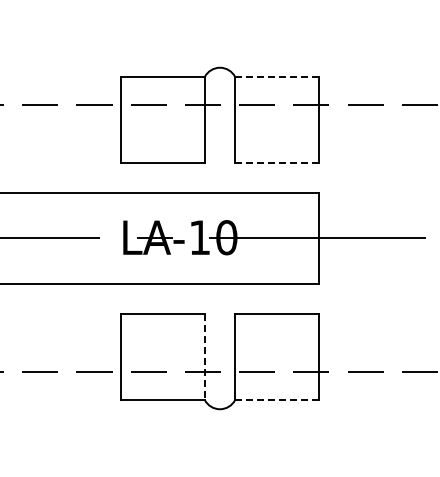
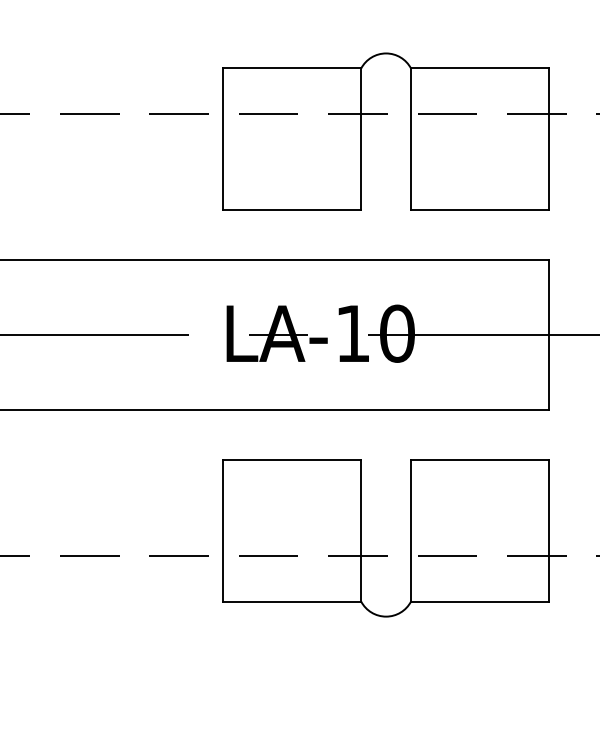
line: (276, 76) -> (479, 67), dashed -> solid
line: (276, 162) -> (479, 209), dashed -> solid
line: (204, 357) -> (360, 531), dashed -> solid
line: (276, 400) -> (479, 602), dashed -> solid

